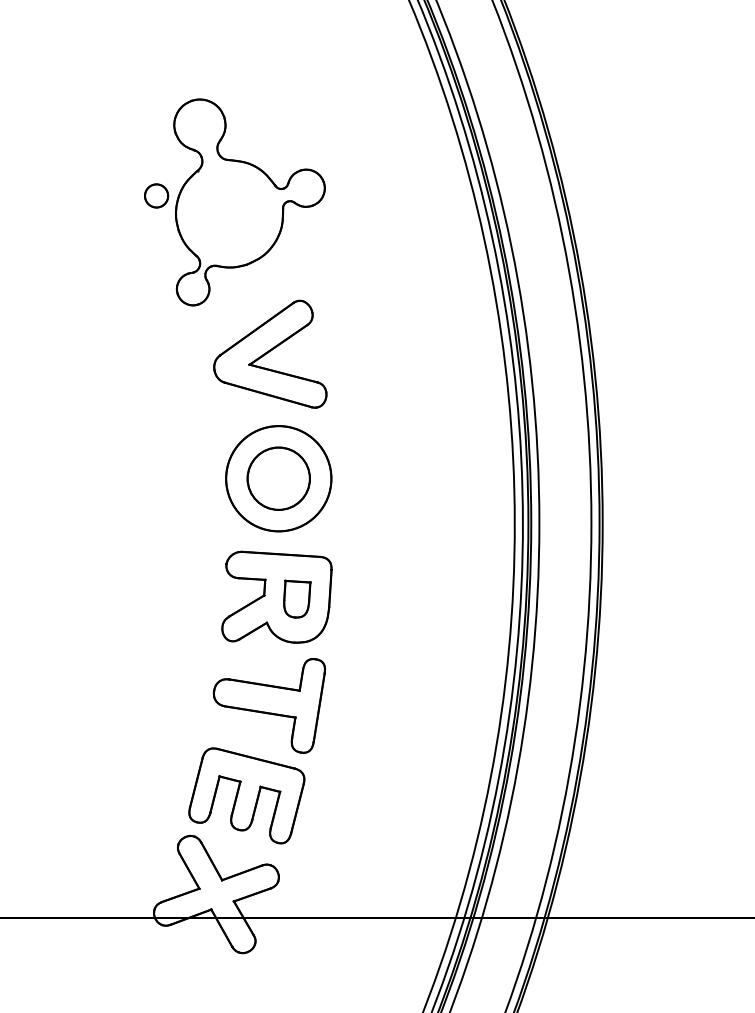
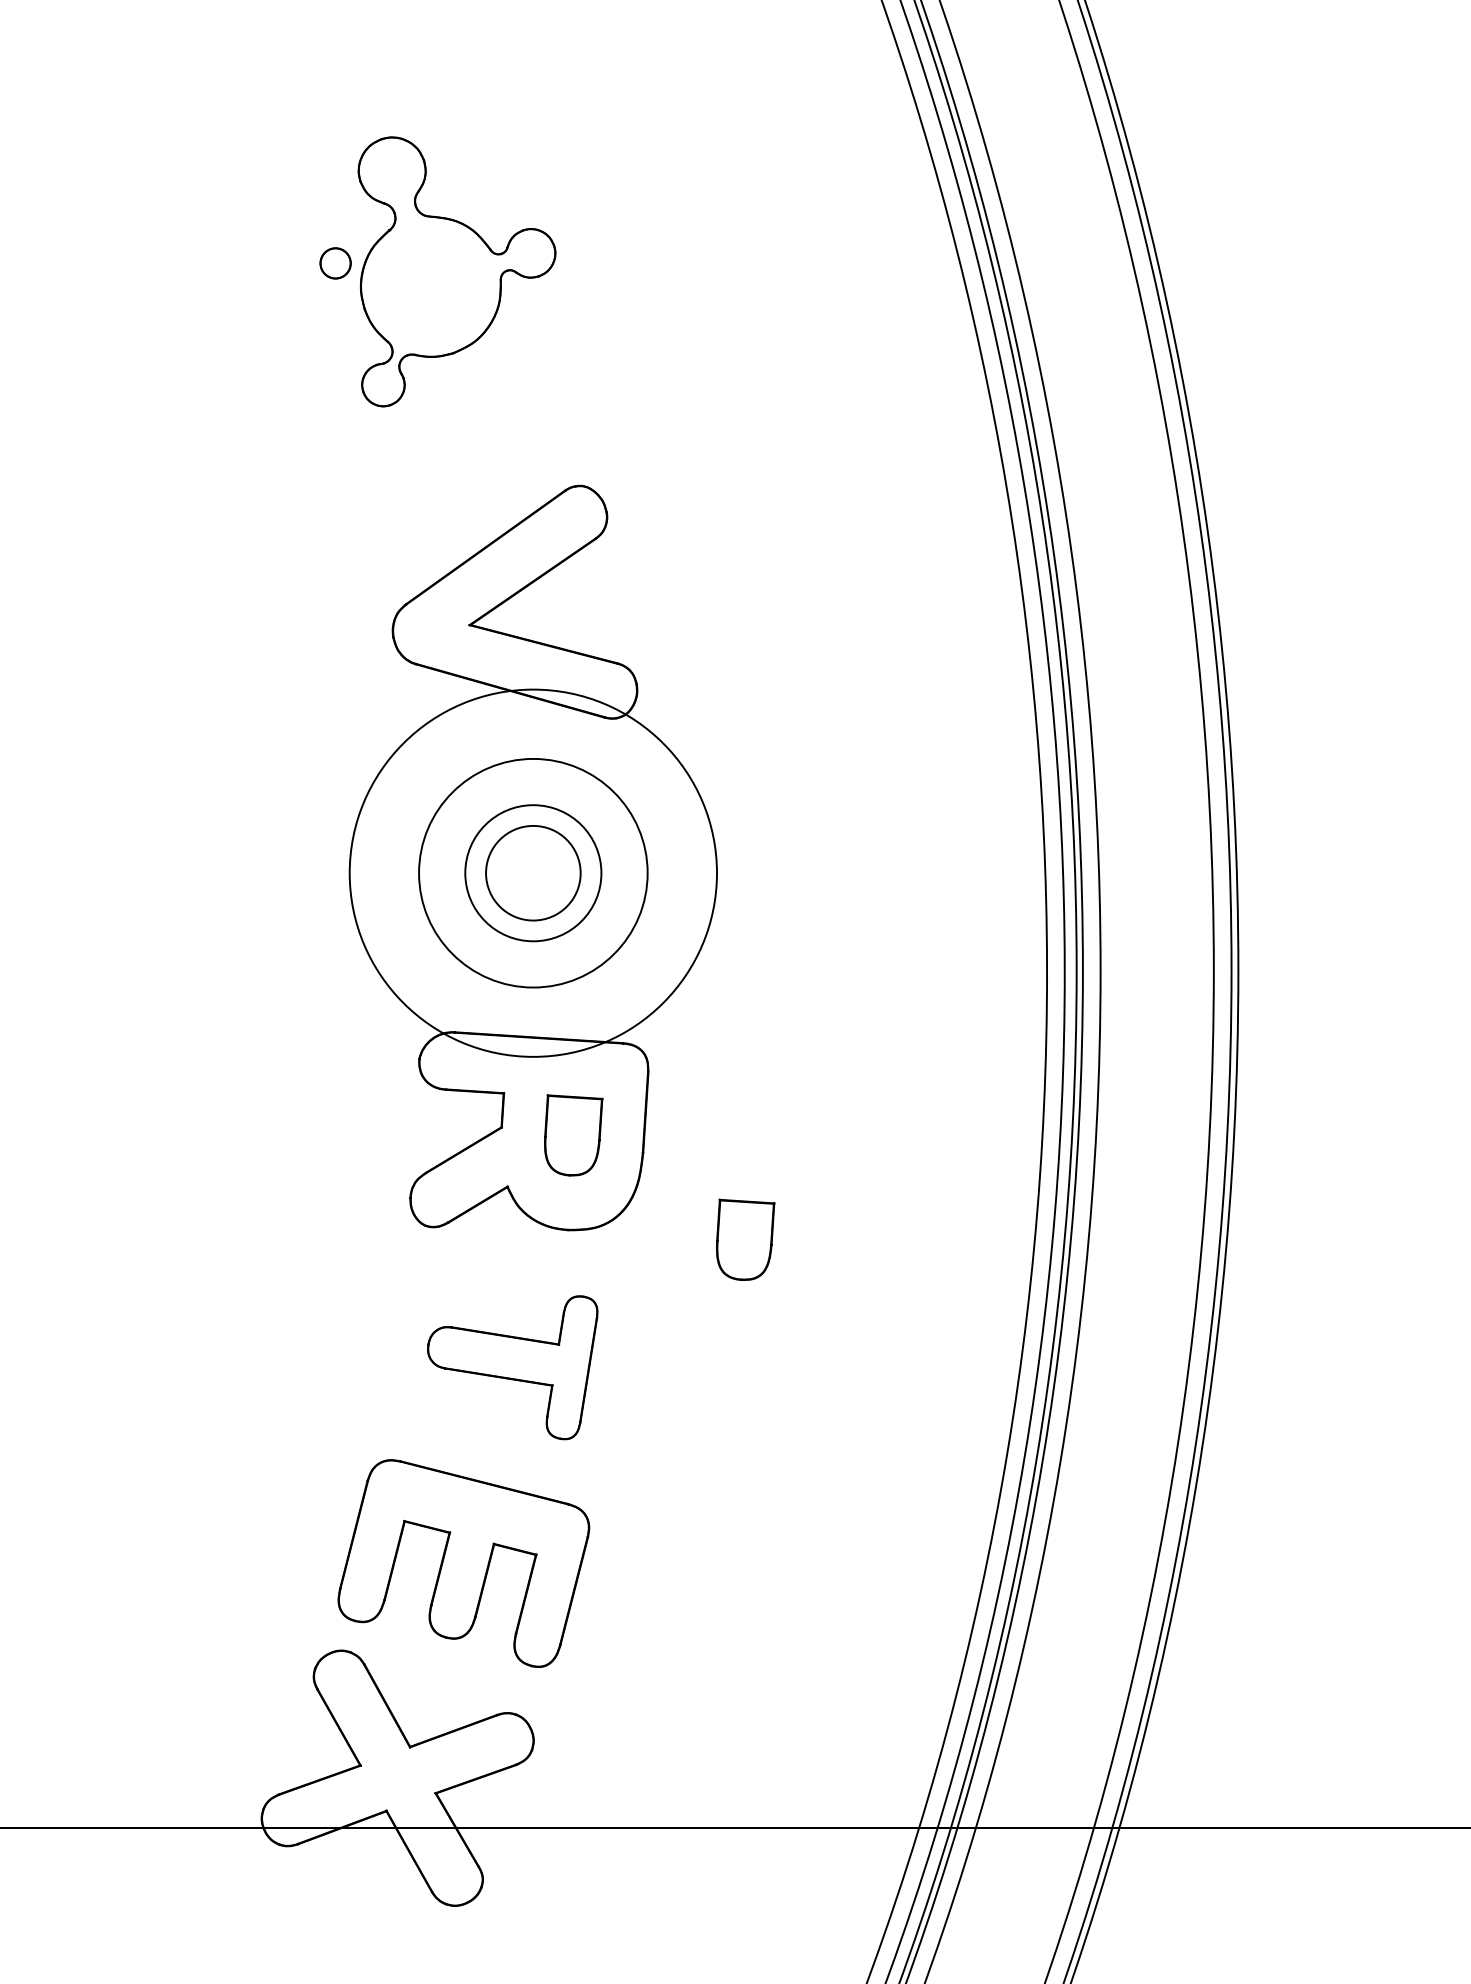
part: (234, 202) -> (436, 271), size x0.6
circle: (278, 478) -> (532, 872), size x0.7
circle: (278, 478) -> (532, 872), size x1.6
part: (376, 646) -> (746, 1238), added
part: (268, 705) -> (510, 1366), size x0.7

